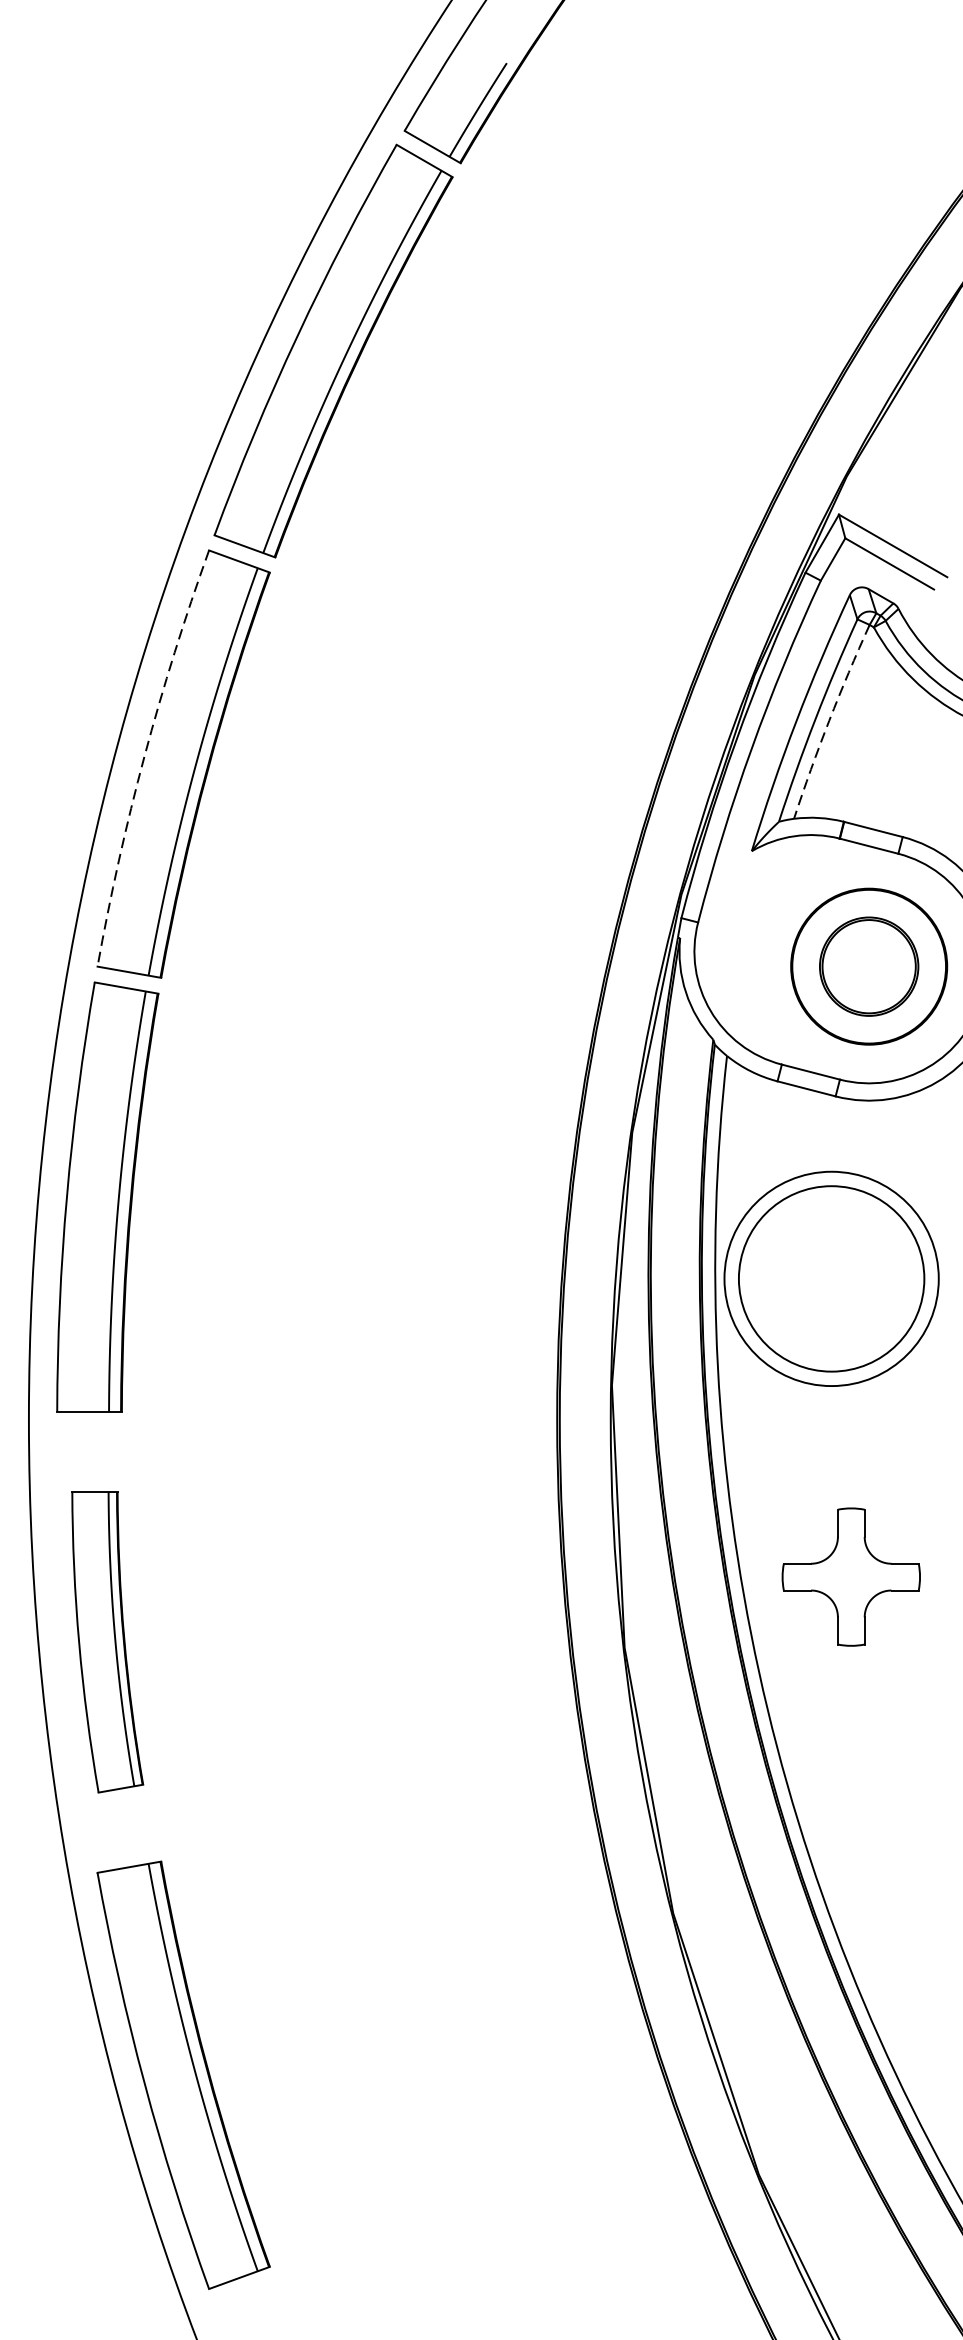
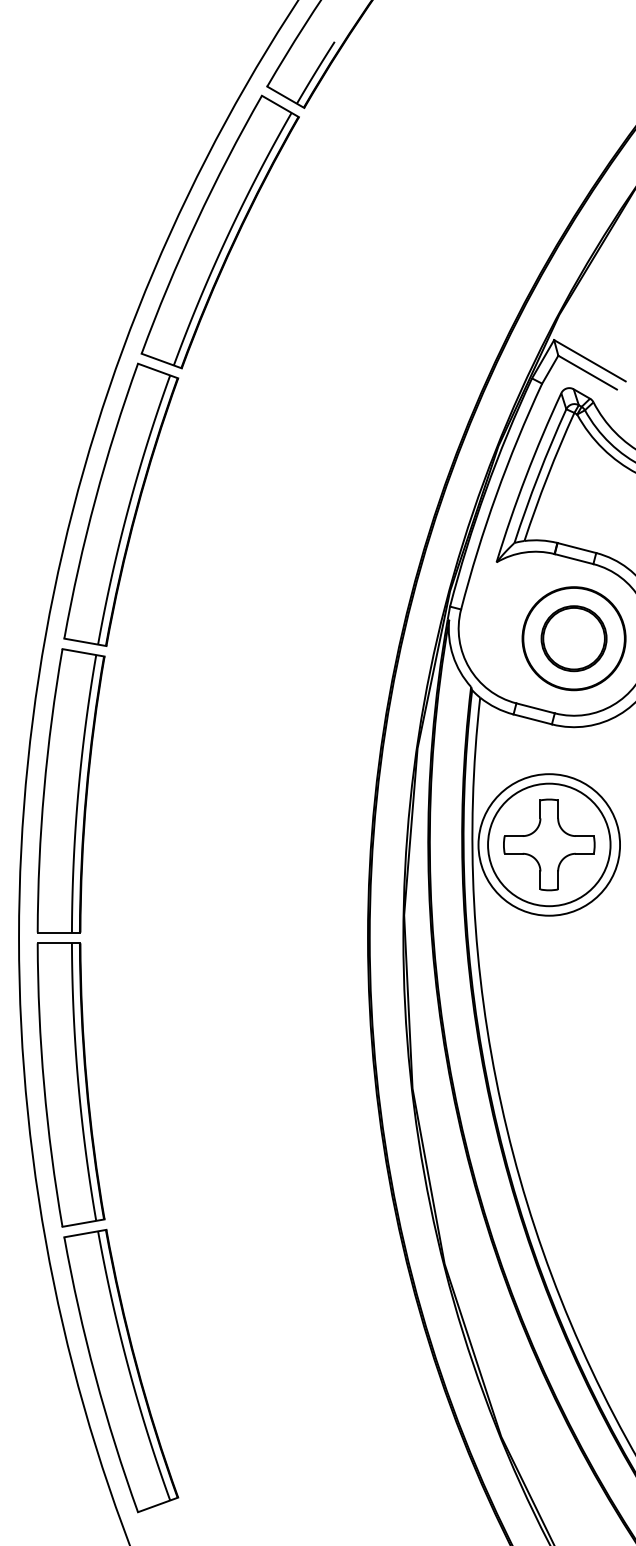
arc: (828, 721) -> (547, 476), dashed -> solid
arc: (144, 755) -> (95, 499), dashed -> solid
part: (851, 1576) -> (549, 844), moved
part: (106, 1641) -> (70, 1084), size x1.43

